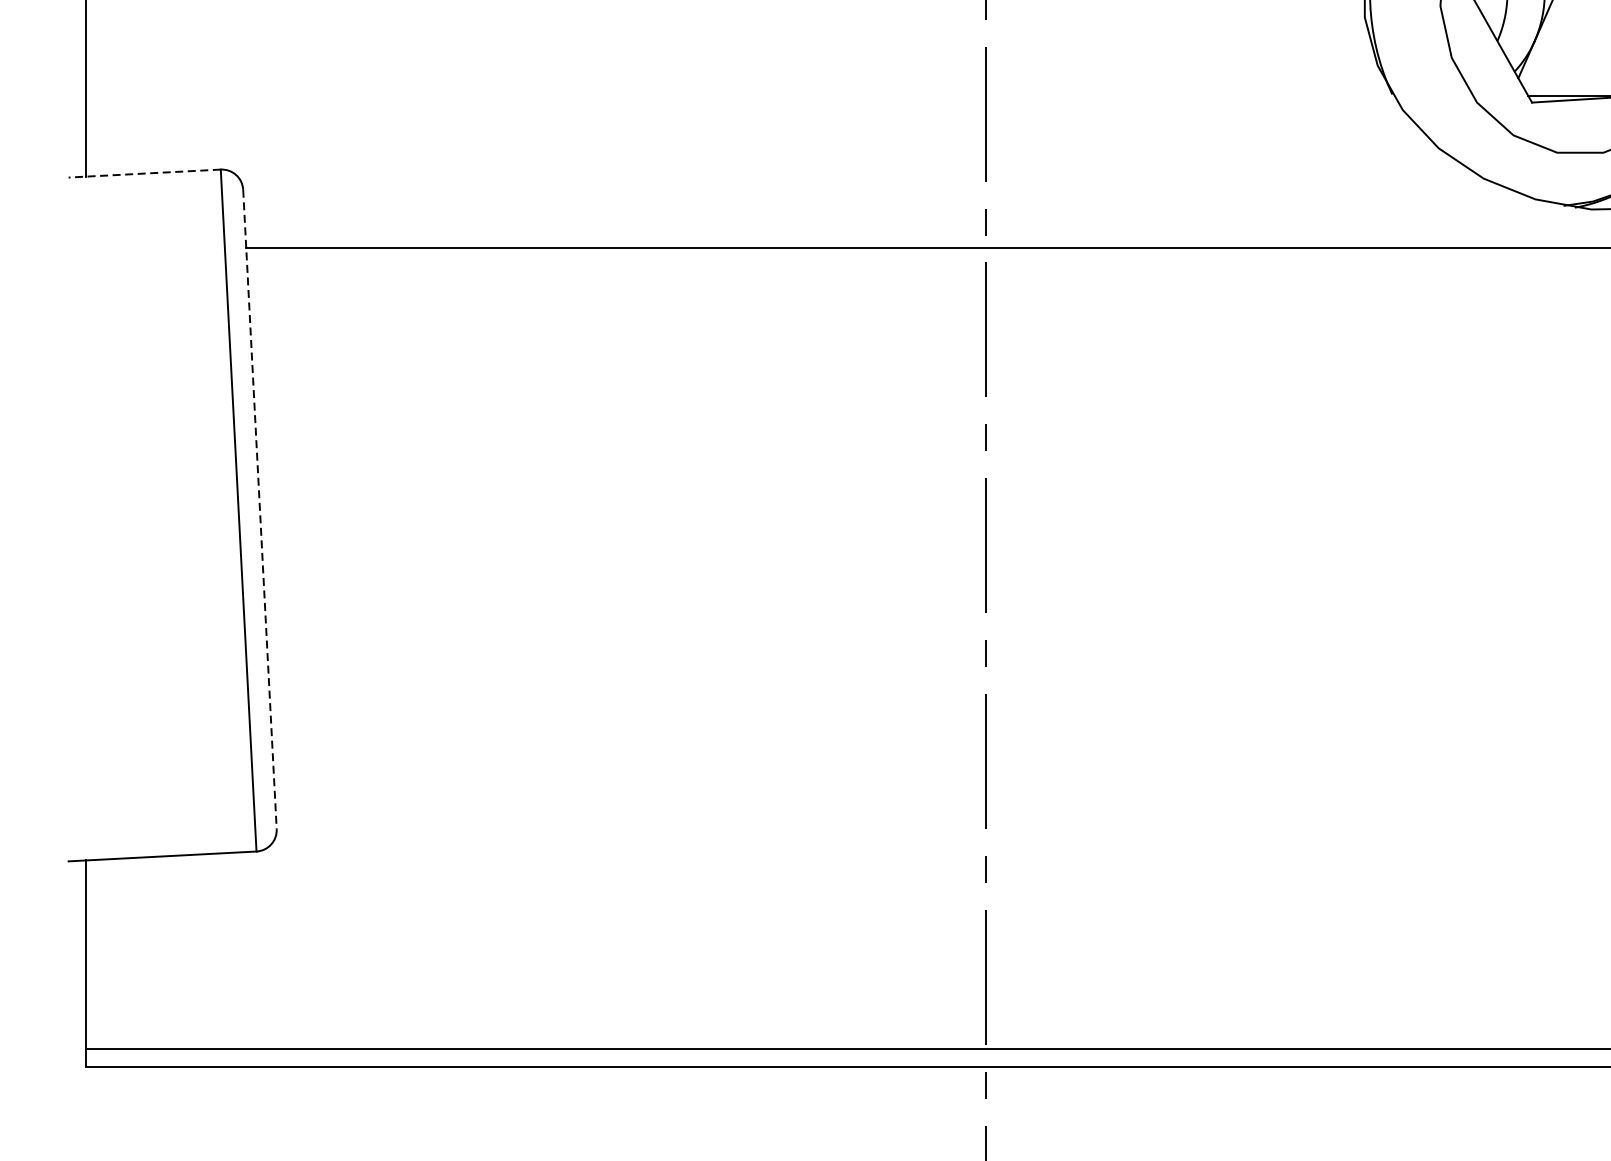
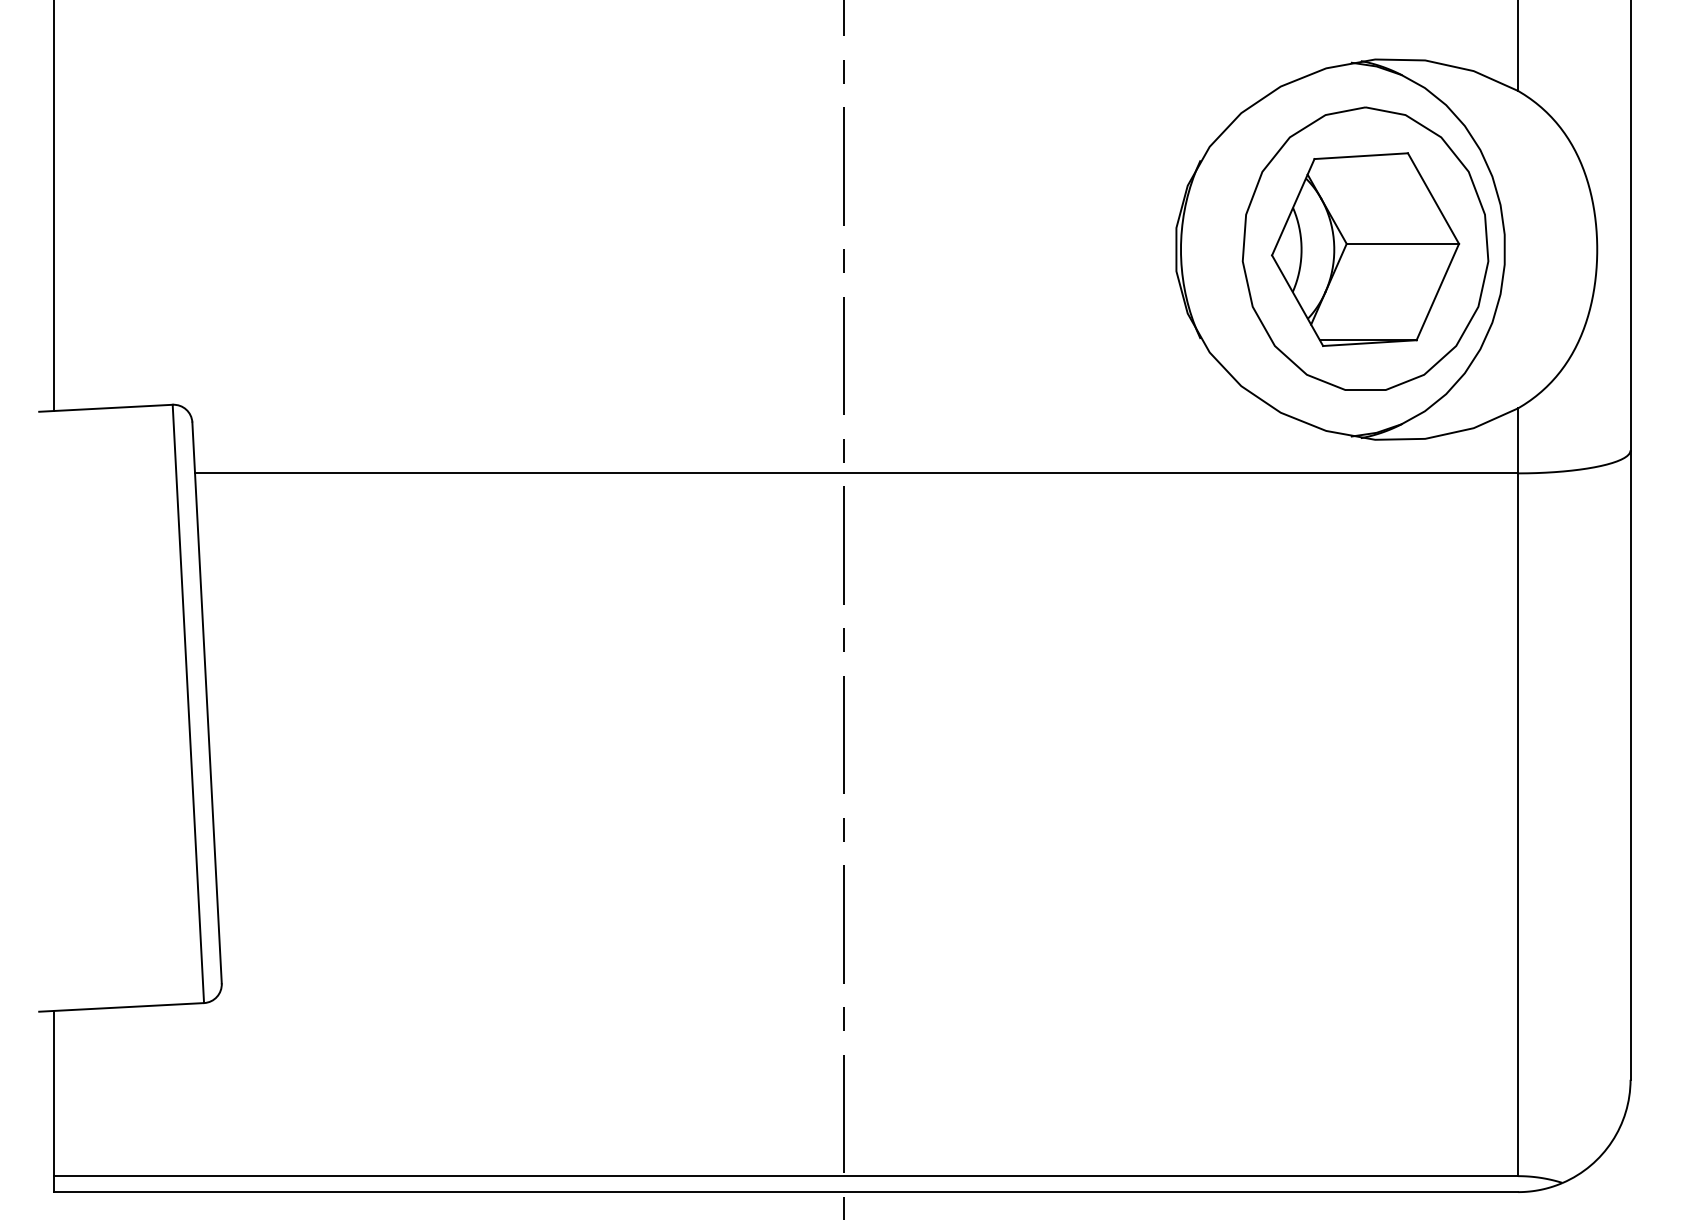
line: (144, 173) -> (105, 408), dashed -> solid
line: (260, 508) -> (207, 702), dashed -> solid

